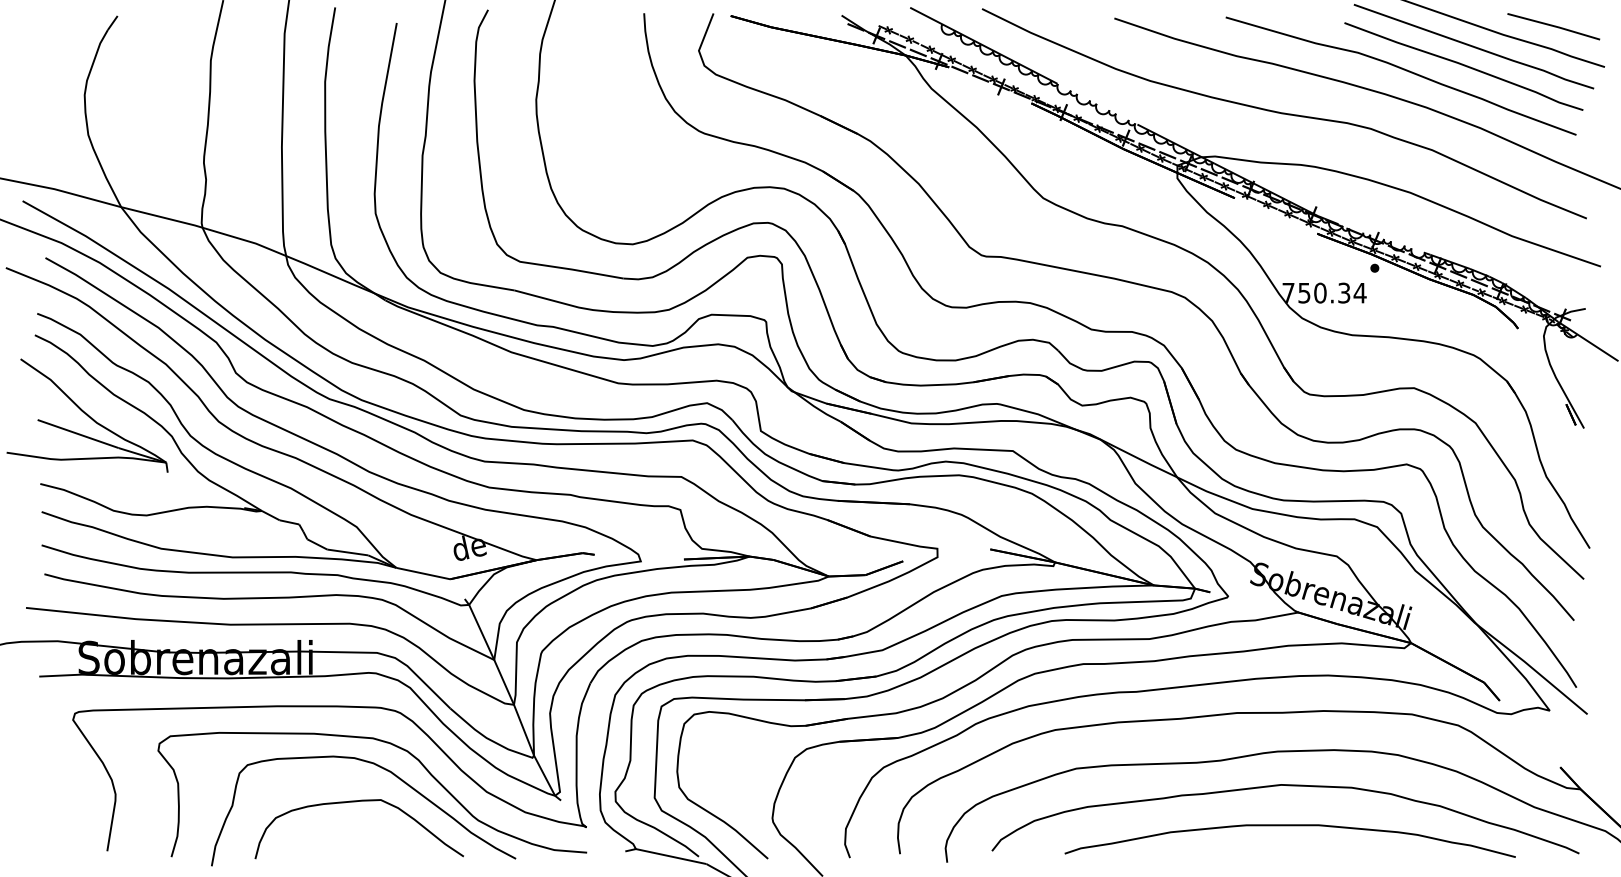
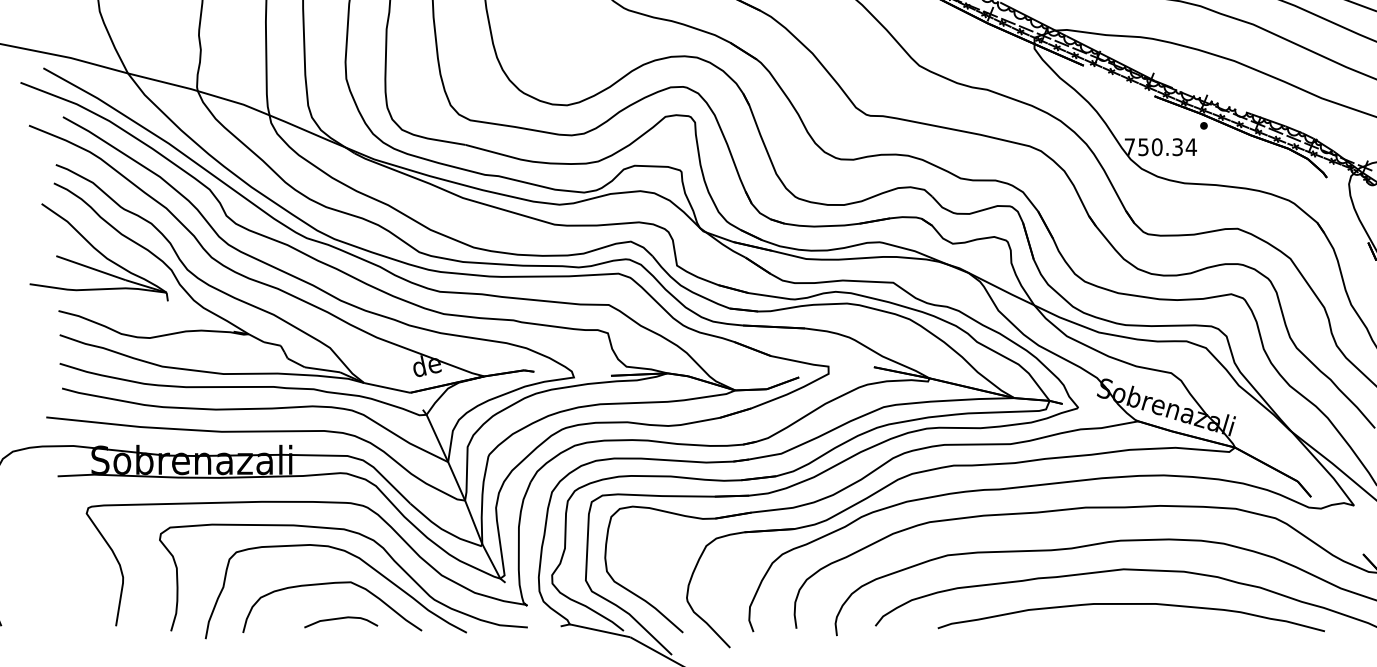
curve: (367, 843) -> (339, 619), added

